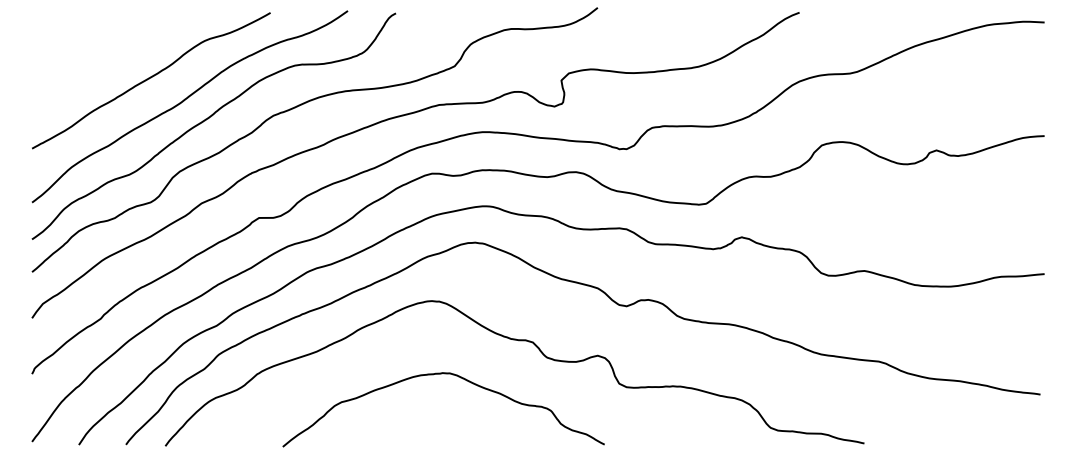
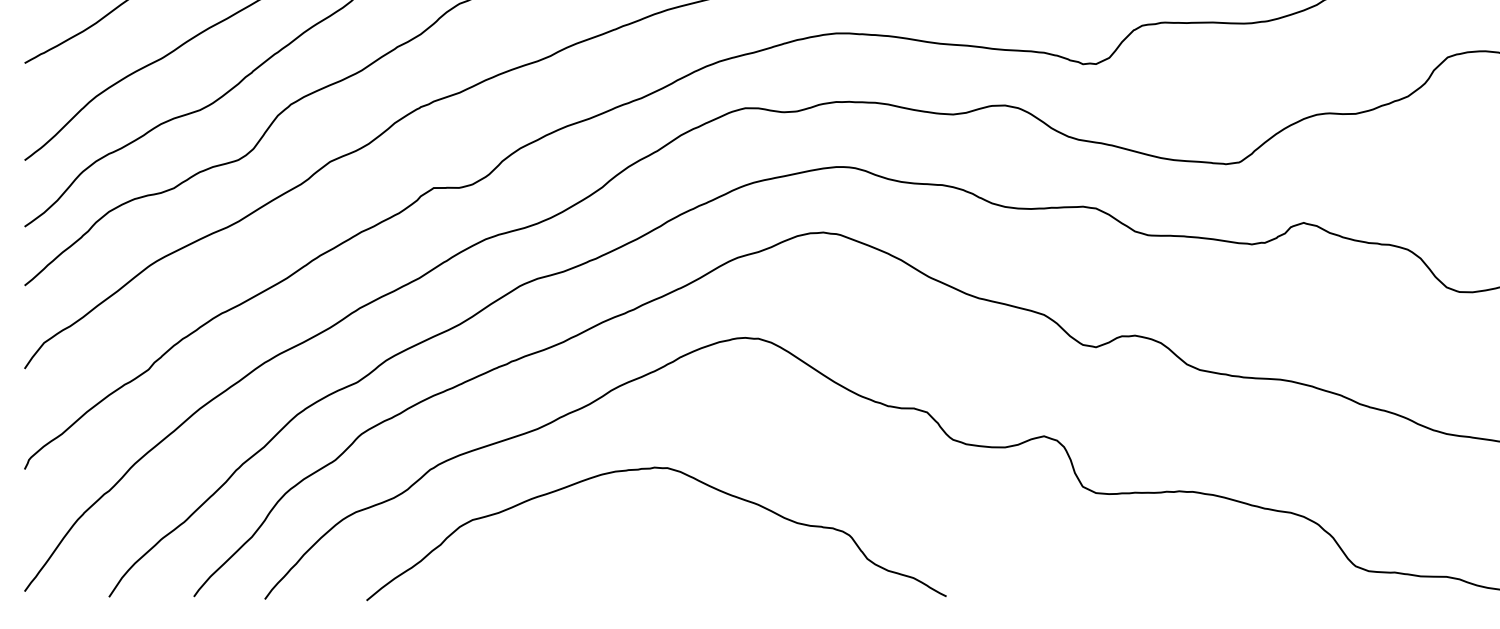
curve: (444, 374) -> (657, 470), moved

